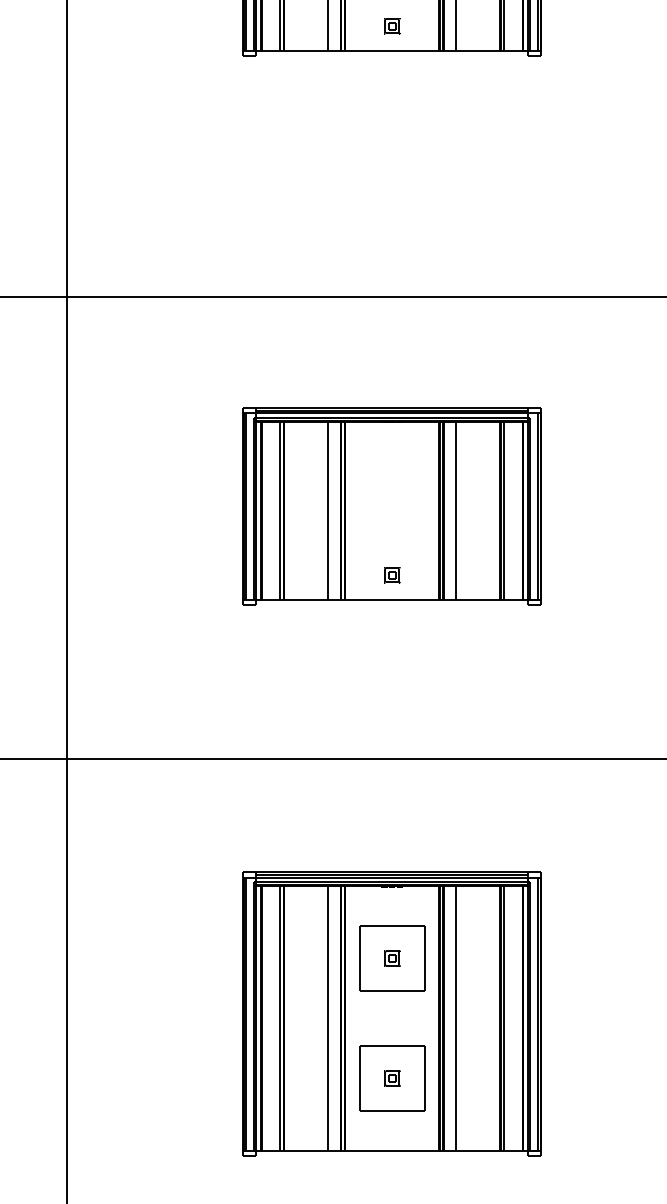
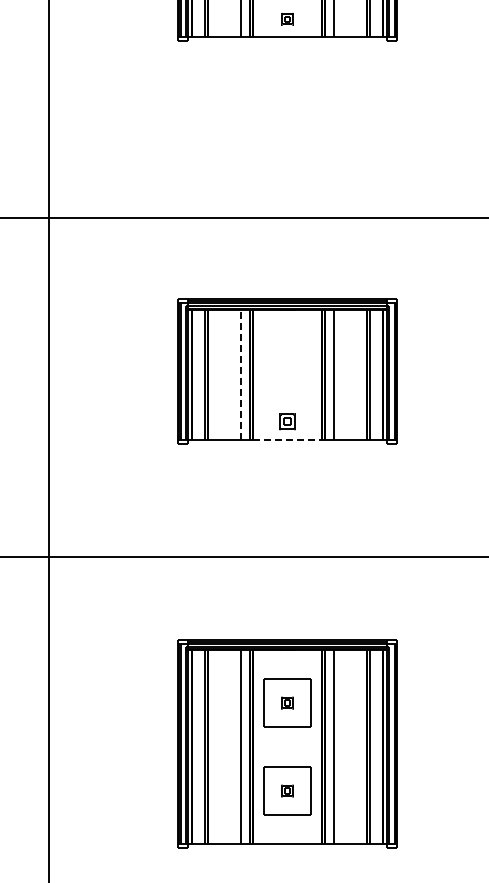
line: (328, 510) -> (240, 374), solid -> dashed
part: (392, 574) -> (287, 421), size x1.4
line: (392, 599) -> (287, 439), solid -> dashed

